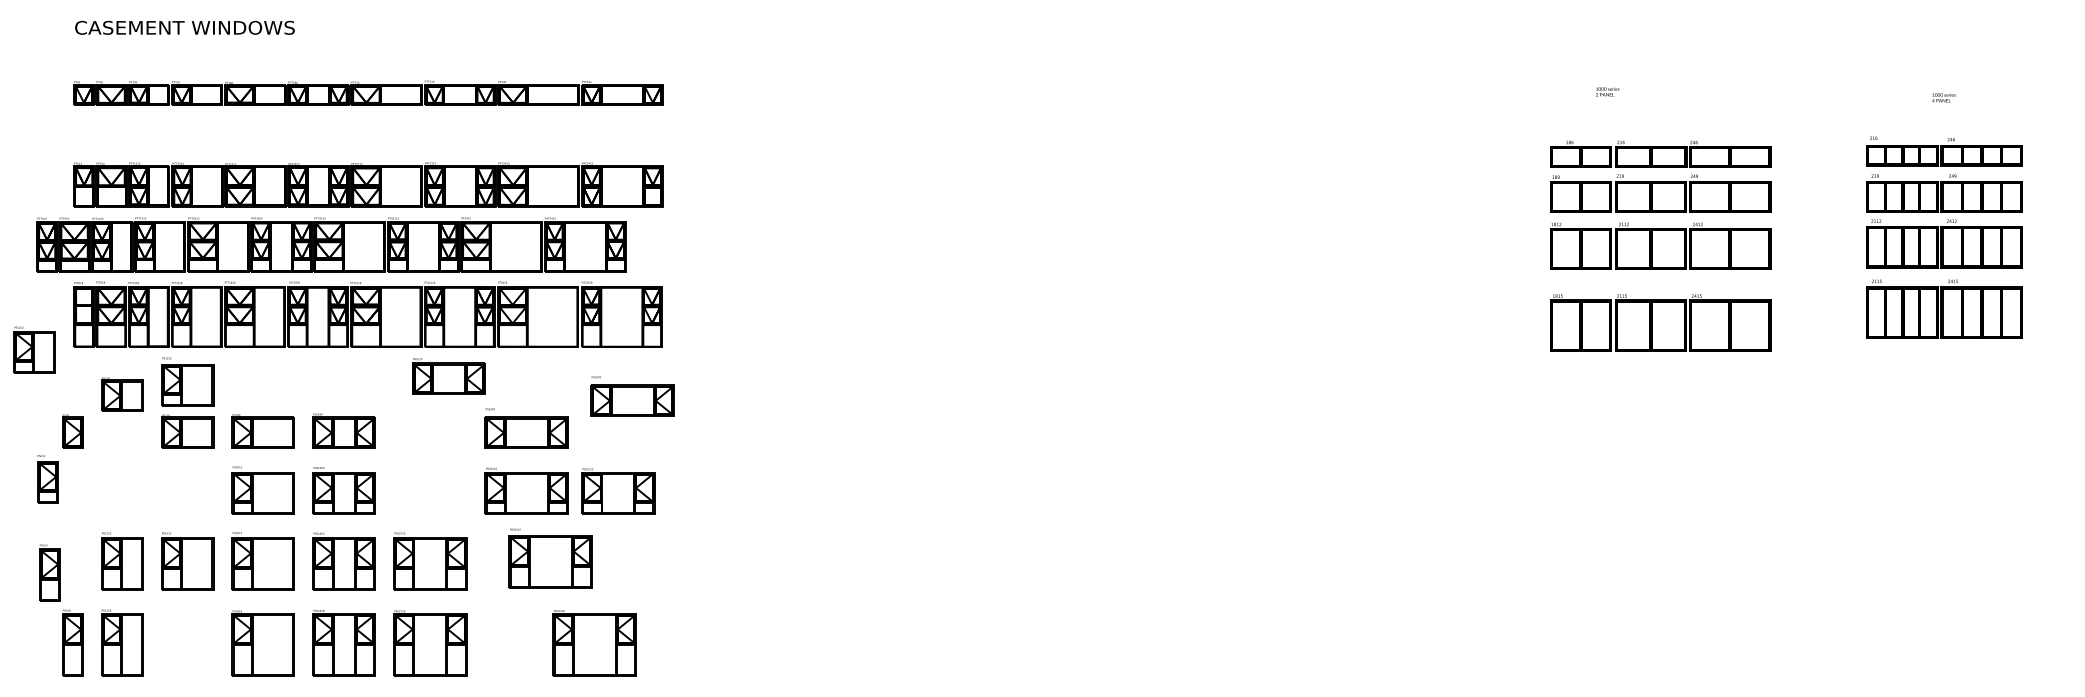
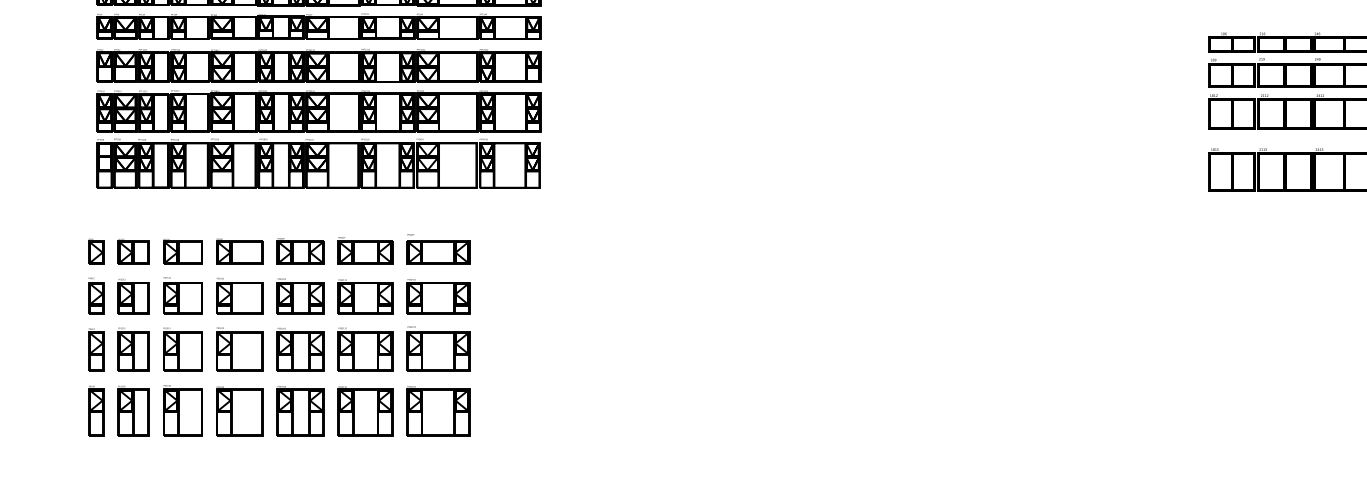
part: (368, 132) -> (319, 26), added
part: (331, 244) -> (319, 110), moved
part: (34, 349) -> (133, 296), moved
part: (448, 376) -> (365, 250), moved
part: (187, 381) -> (182, 295), moved
part: (122, 394) -> (133, 251), moved
part: (632, 396) -> (517, 225), removed
part: (47, 479) -> (96, 296), moved
part: (618, 491) -> (365, 296), moved
part: (550, 558) -> (438, 348), moved
part: (49, 572) -> (96, 349), moved
part: (187, 642) -> (182, 410), added
part: (594, 643) -> (438, 411), moved

